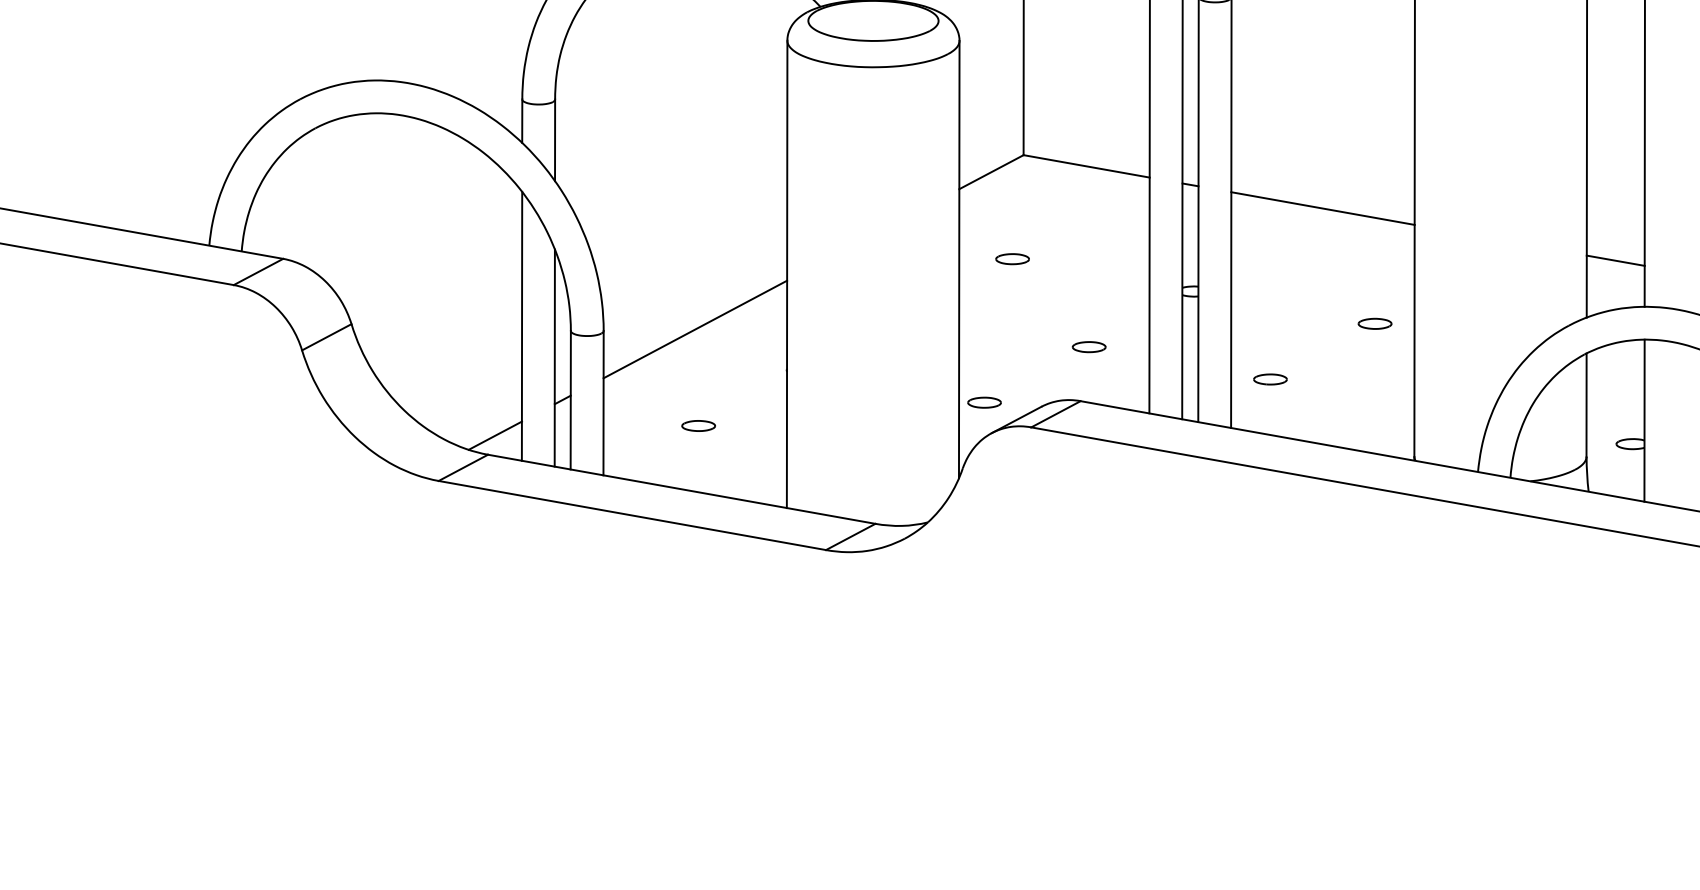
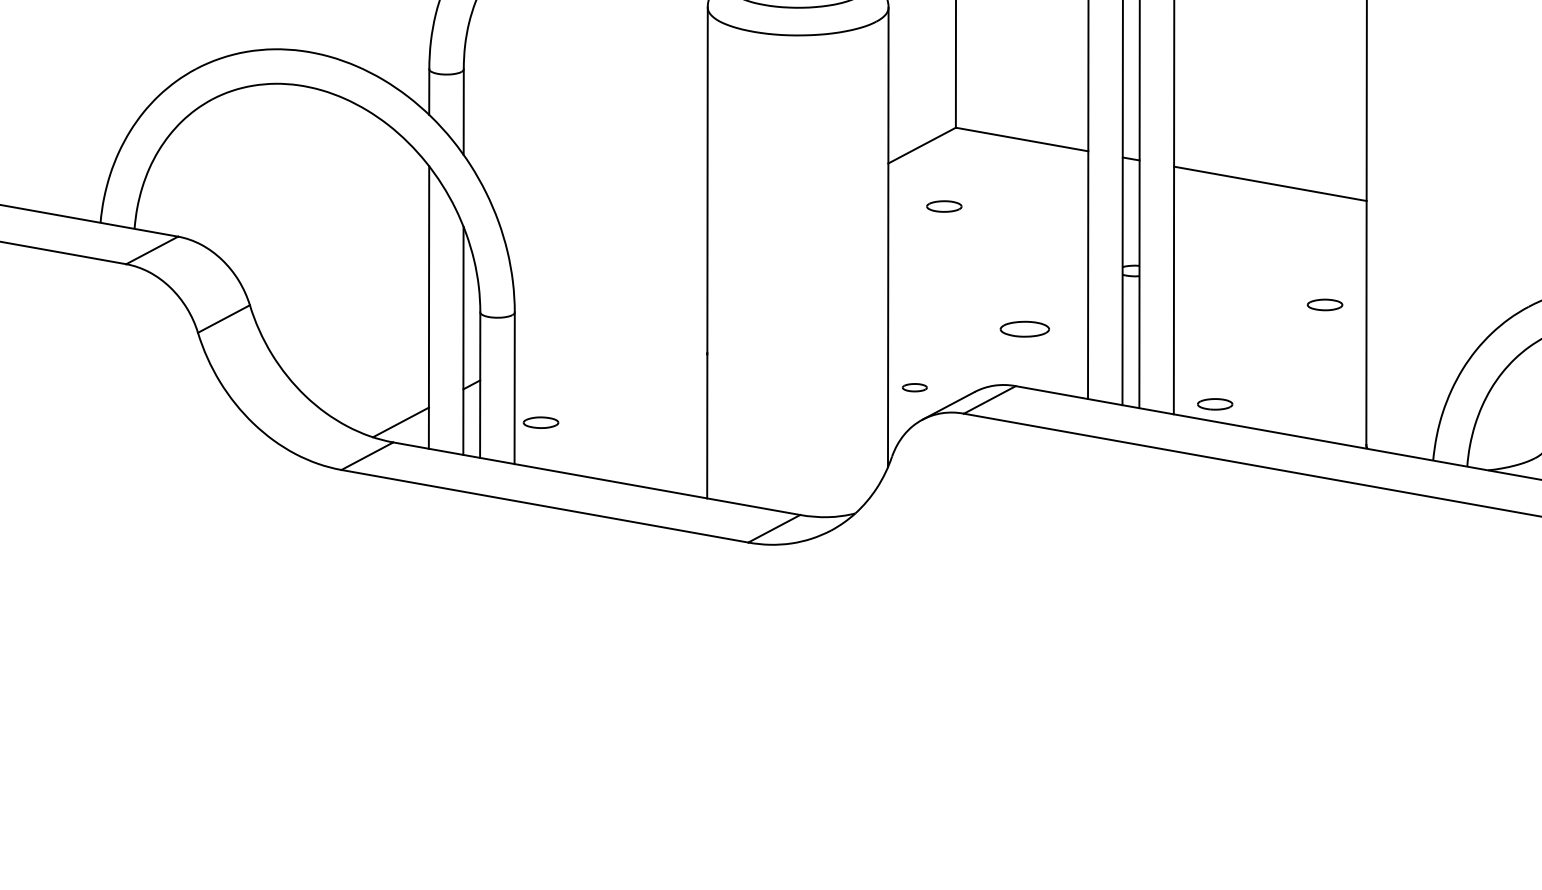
part: (1012, 259) -> (944, 206), moved
line: (695, 329) -> (611, 310), removed
part: (1088, 347) -> (1024, 329), size x1.4
part: (1270, 379) -> (1215, 404), moved
part: (984, 402) -> (914, 387), size x0.7
part: (698, 425) -> (540, 422), moved

